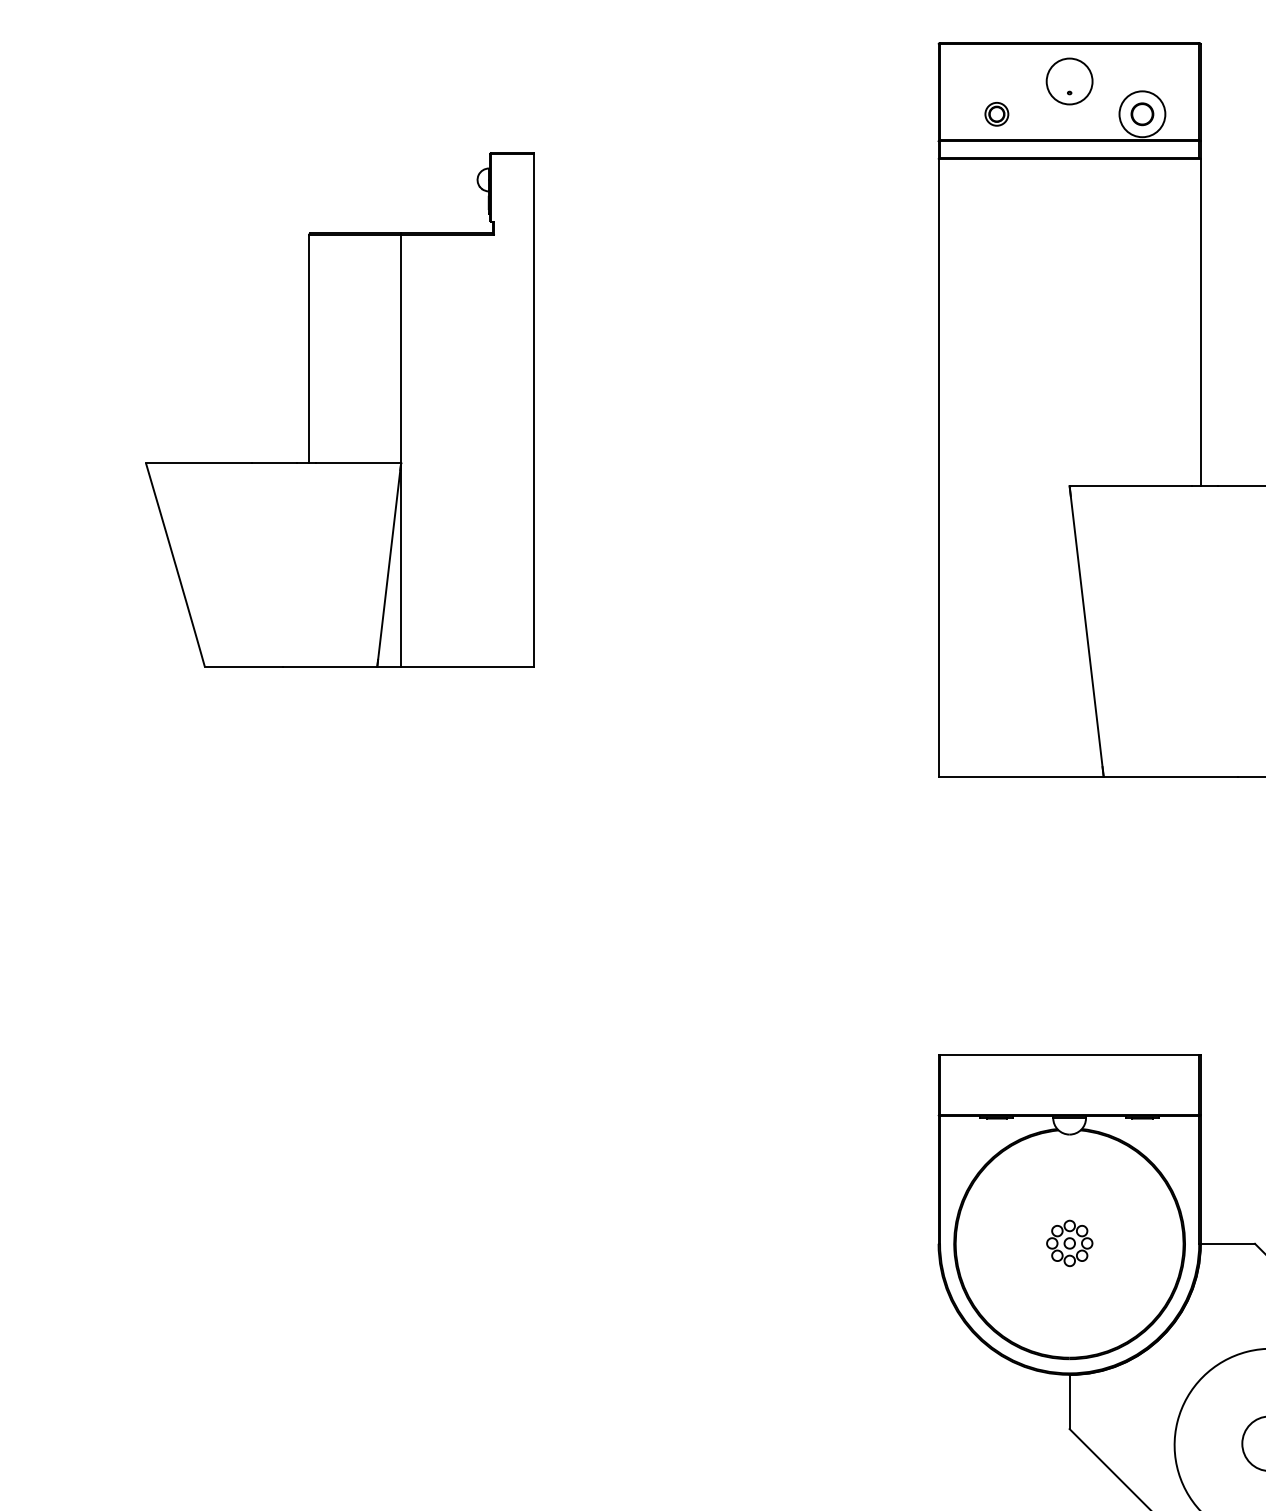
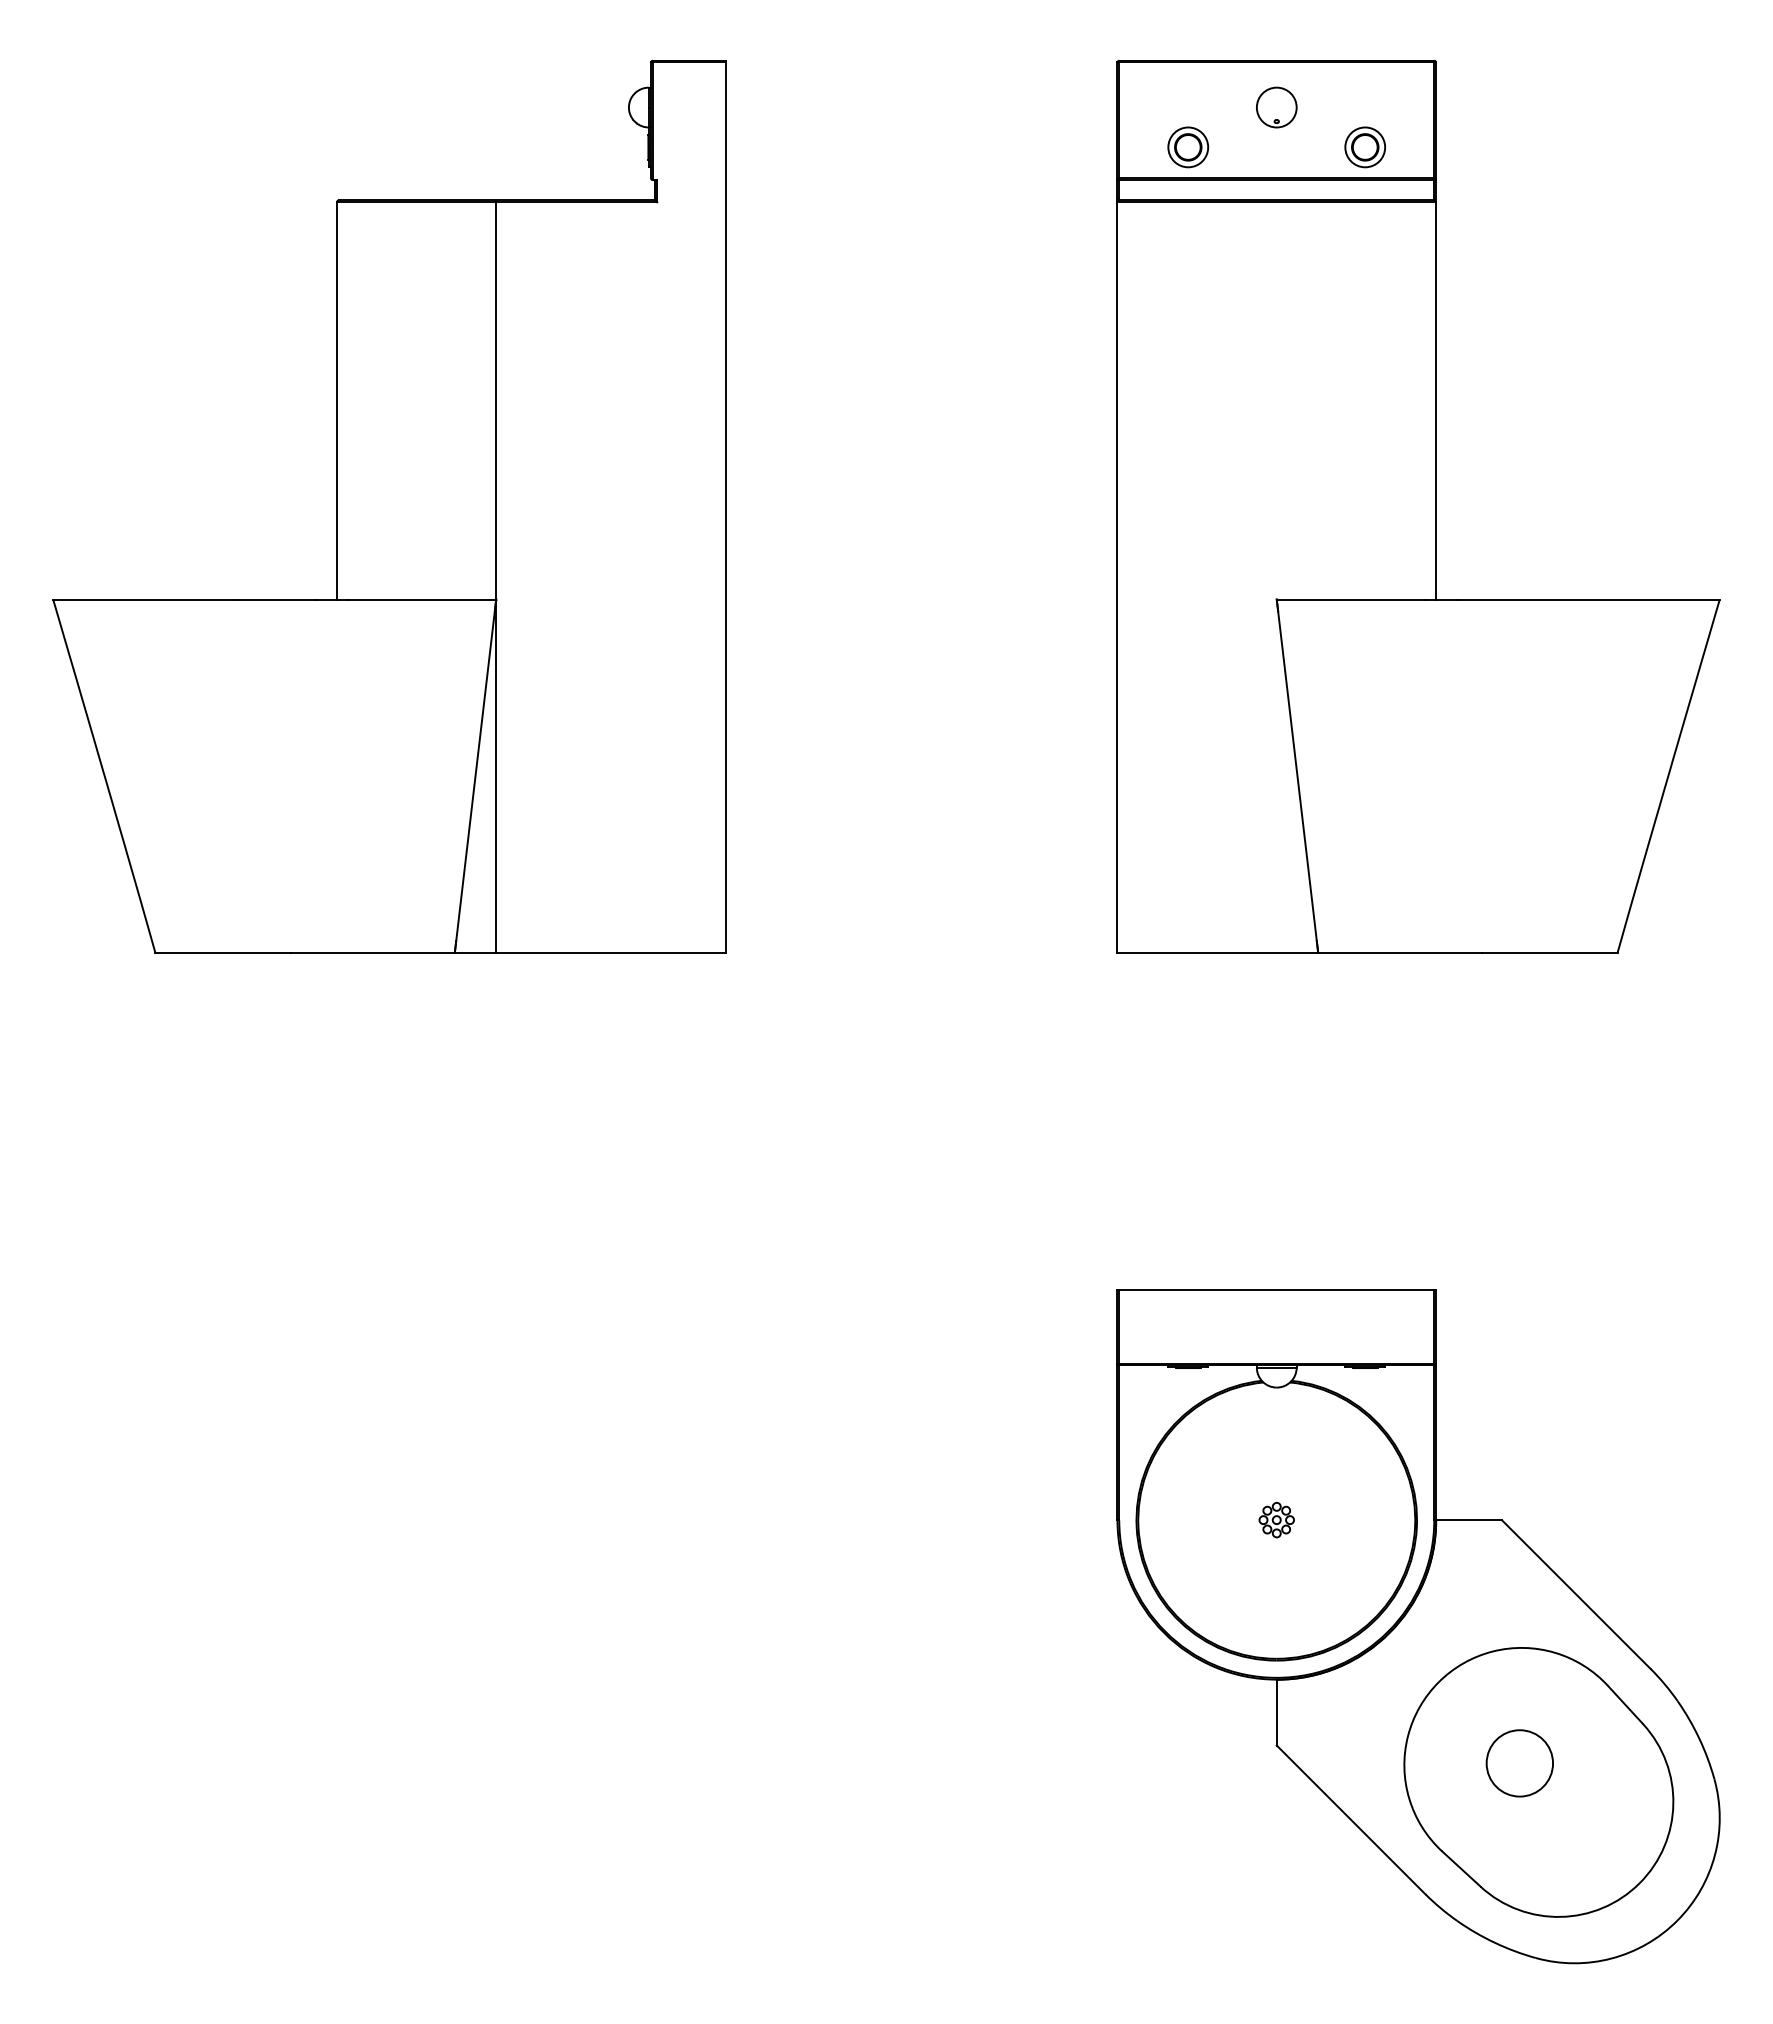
circle: (1069, 81) -> (1276, 107), size x0.71
part: (997, 114) -> (1188, 147), size x1.43
circle: (1142, 114) -> (1365, 147), size x0.71
part: (339, 409) -> (389, 506), size x1.43
part: (1069, 1243) -> (1276, 1520), size x0.62

